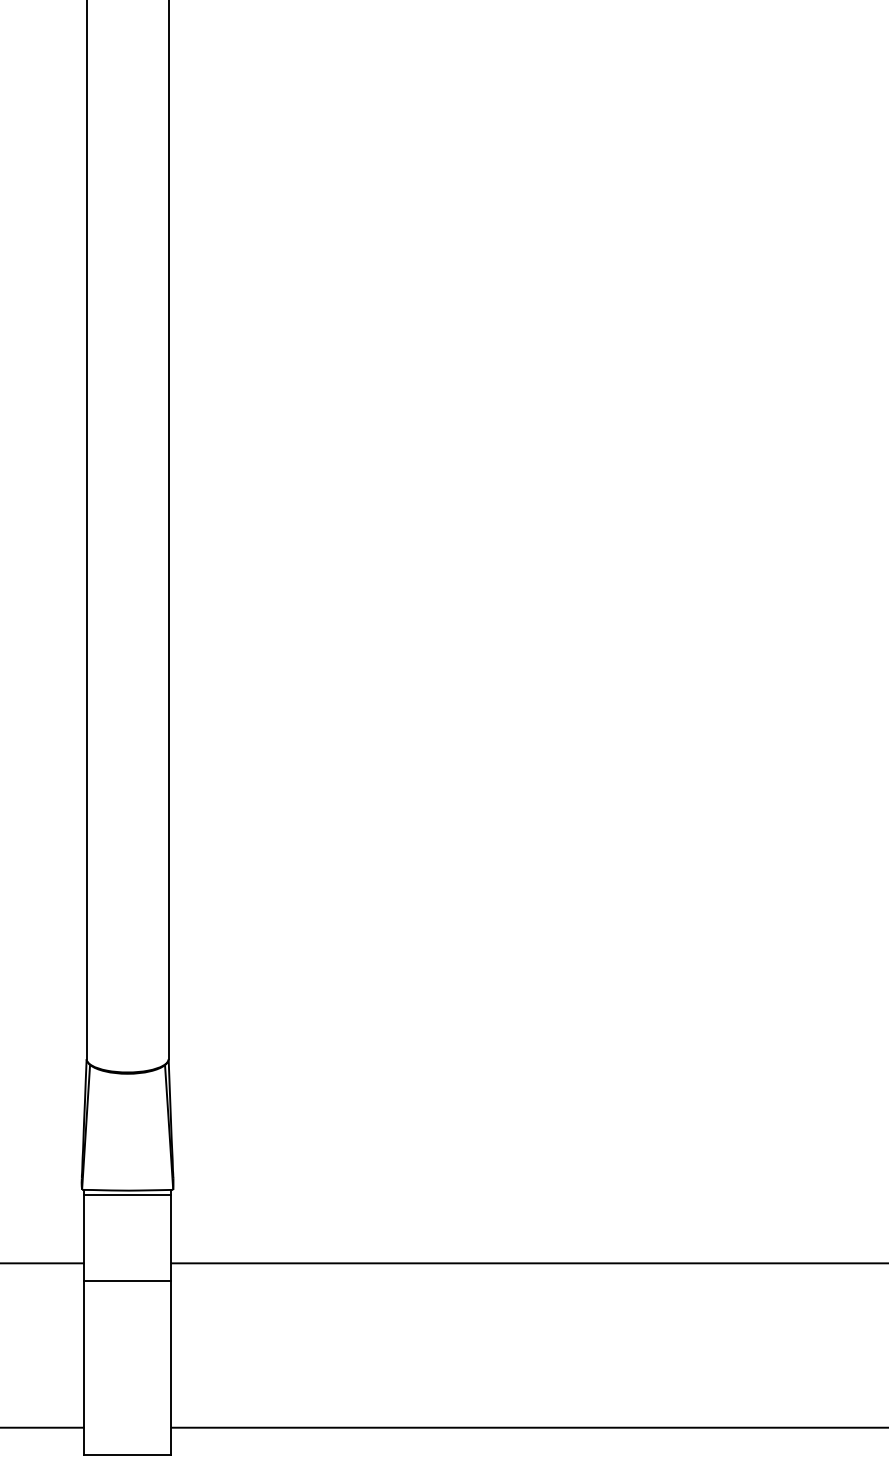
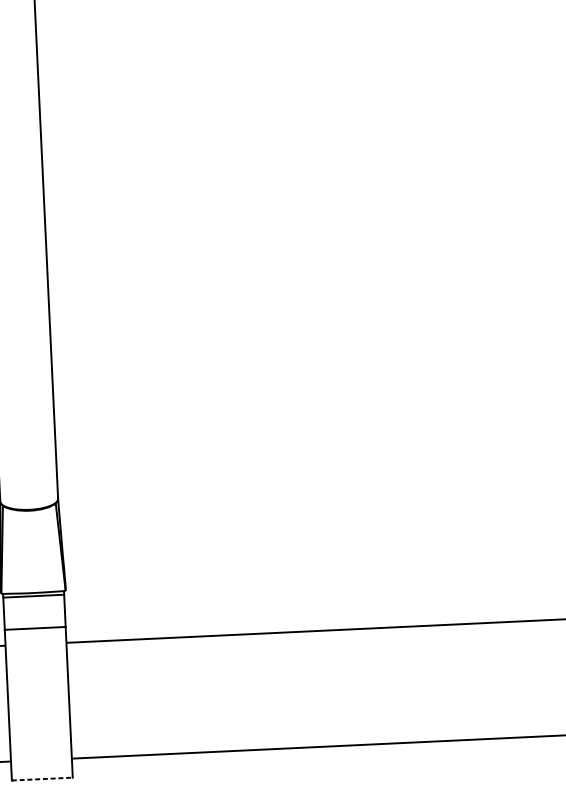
line: (127, 1280) -> (35, 628), moved
line: (128, 1454) -> (42, 778), solid -> dashed

